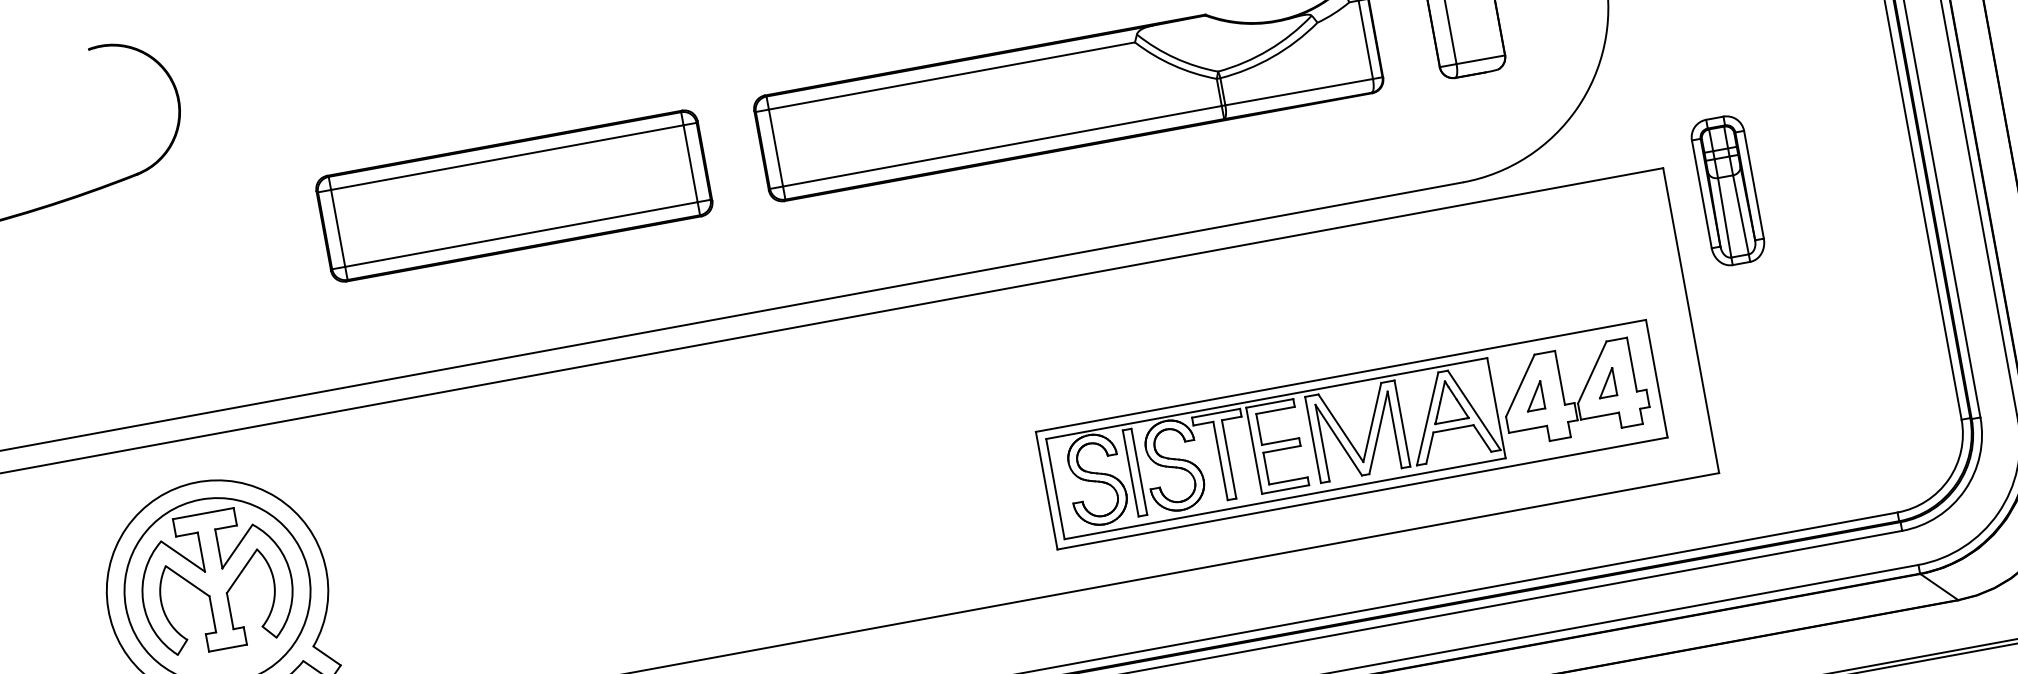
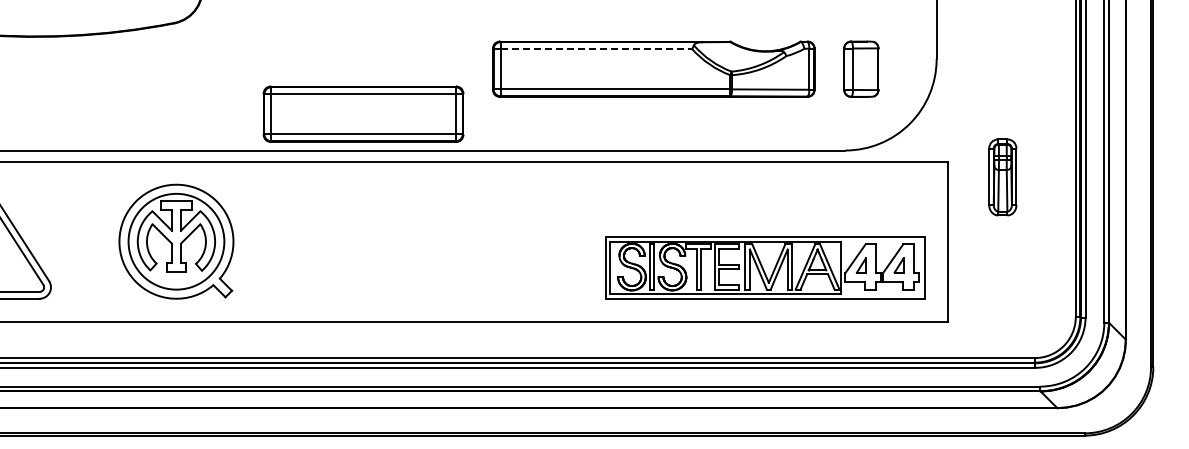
line: (952, 76) -> (596, 49), solid -> dashed
part: (1727, 191) -> (1002, 177), moved
part: (514, 194) -> (363, 113), moved

